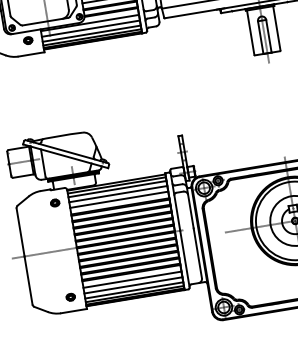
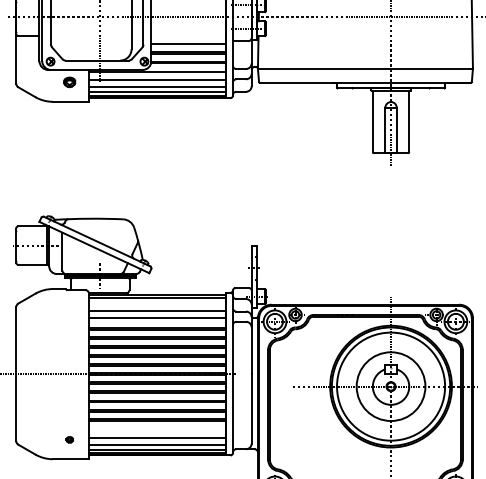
line: (117, 188) -> (157, 303), removed
part: (55, 203) -> (69, 308), removed
line: (132, 279) -> (157, 429), removed
part: (70, 297) -> (69, 439), size x0.6

